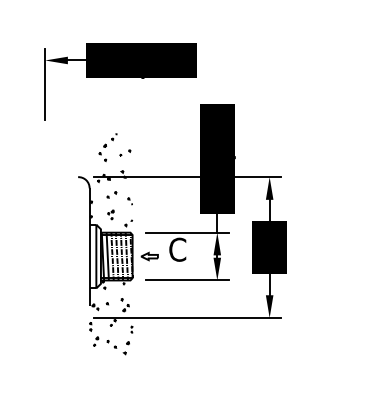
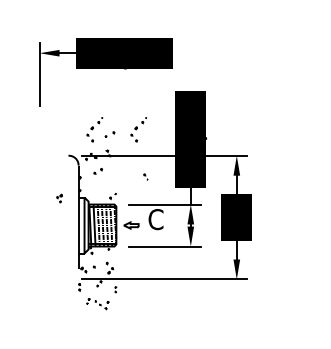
part: (157, 147) -> (138, 129), added
part: (129, 201) -> (145, 177), moved
part: (110, 214) -> (59, 198), moved
part: (111, 345) -> (97, 303), size x0.7

